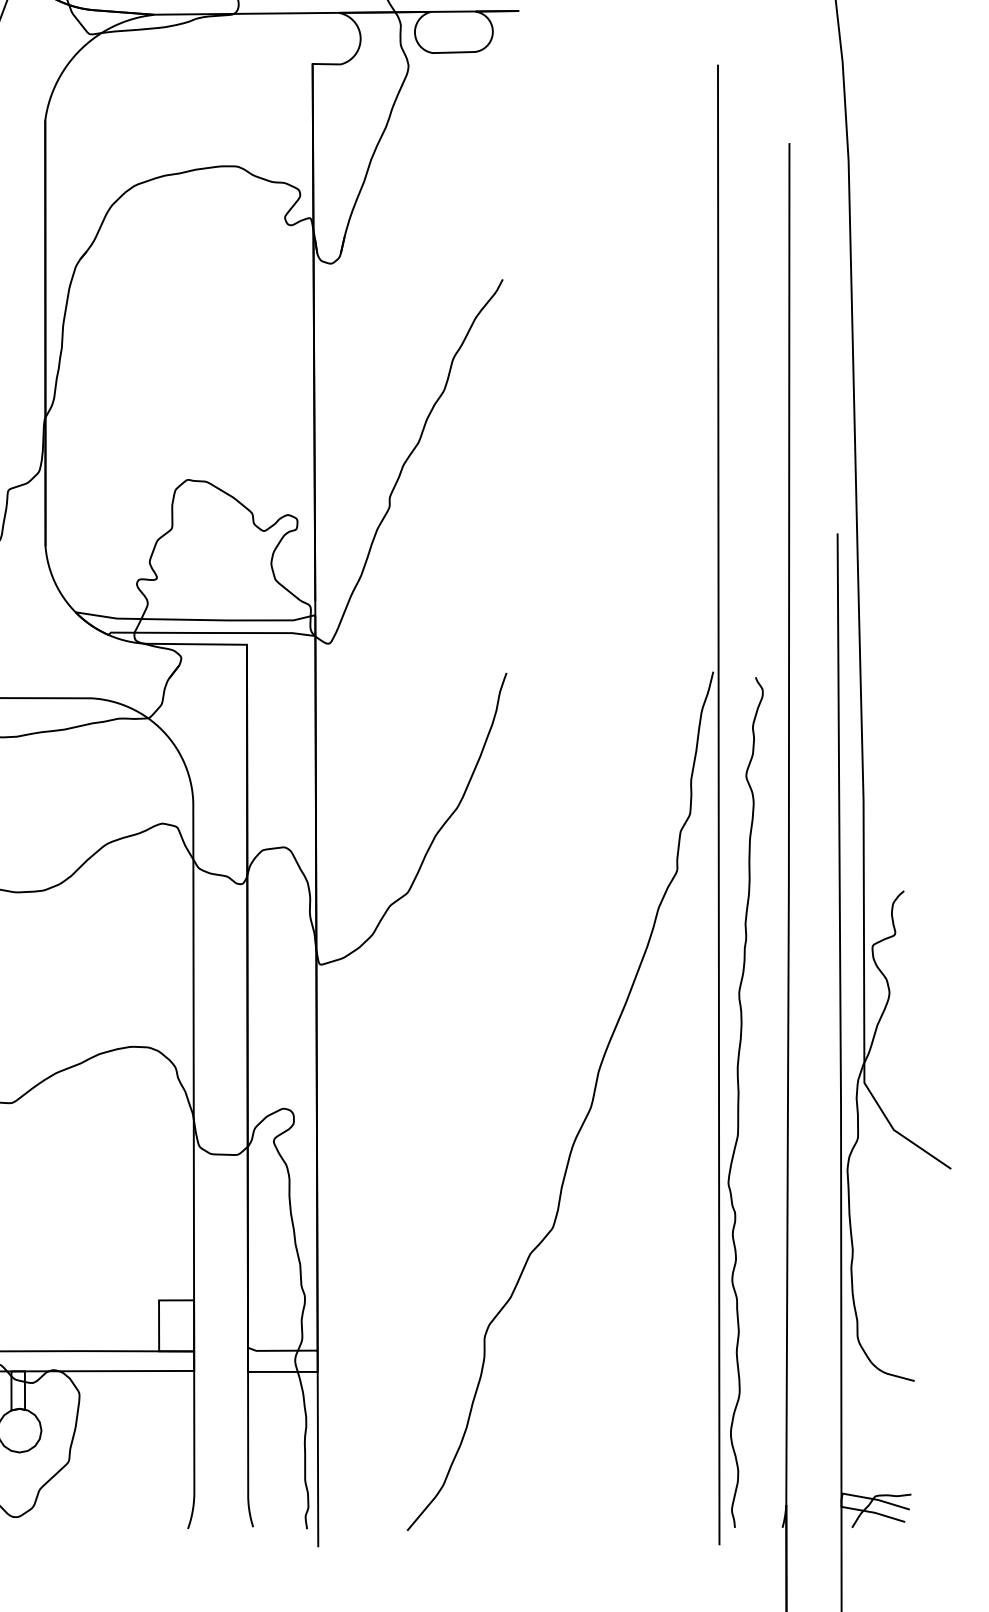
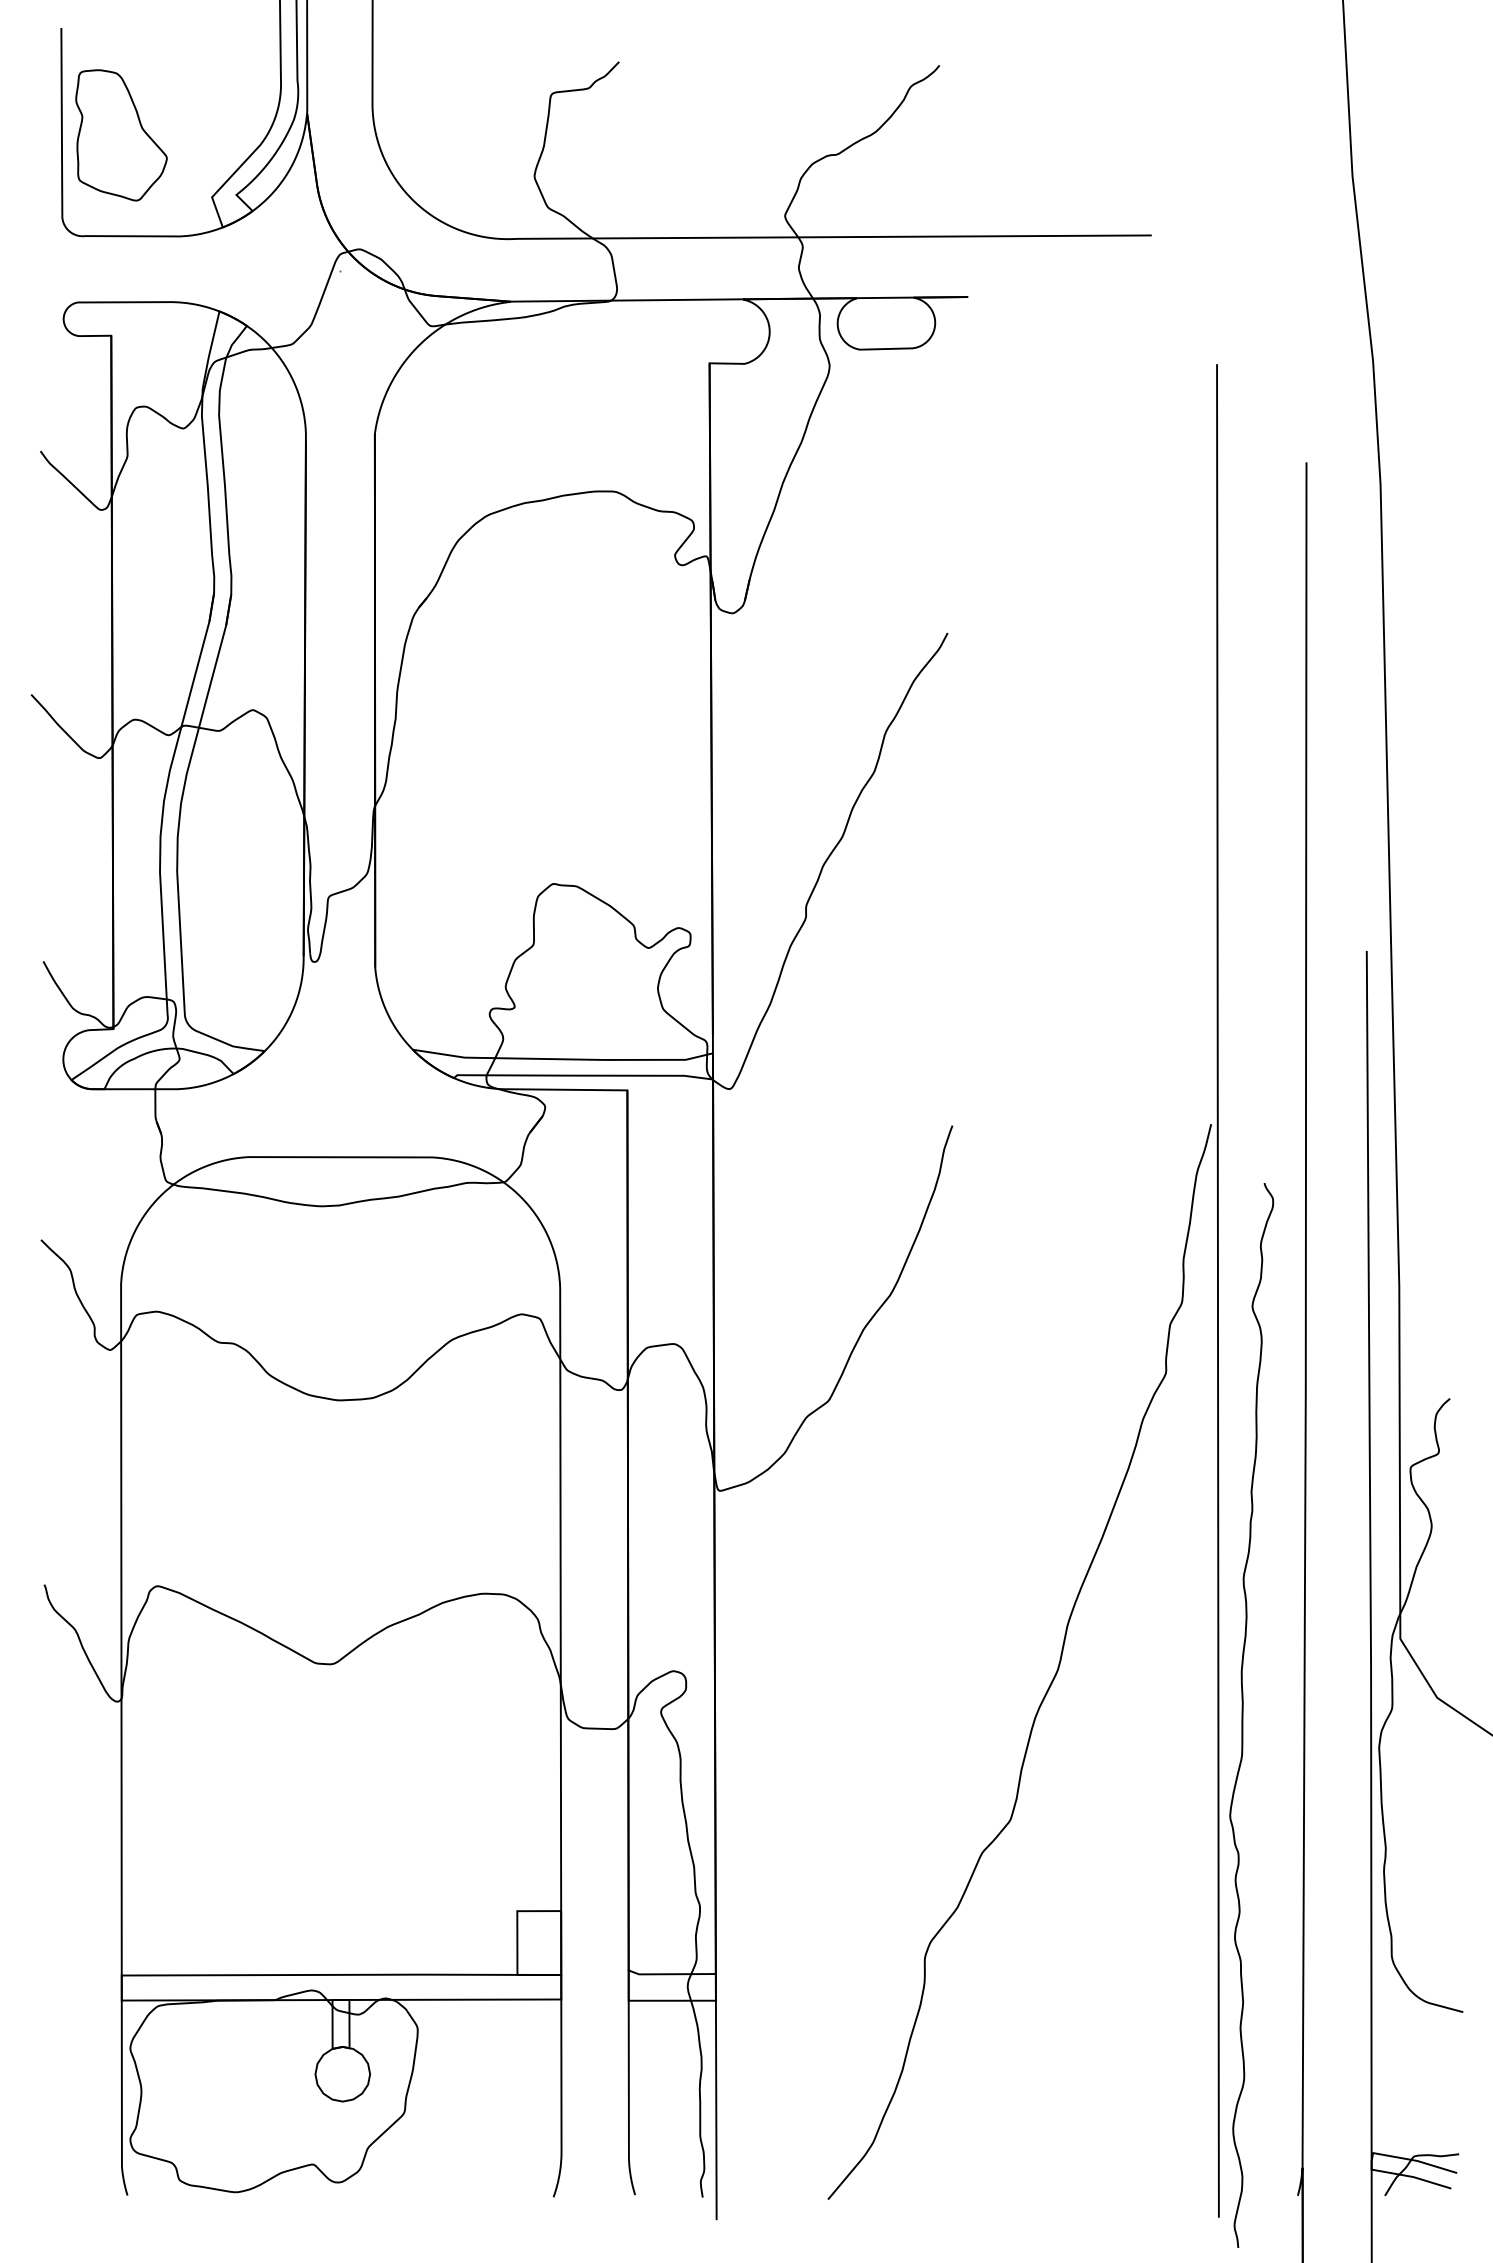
curve: (739, 1102) -> (1243, 1715), moved

